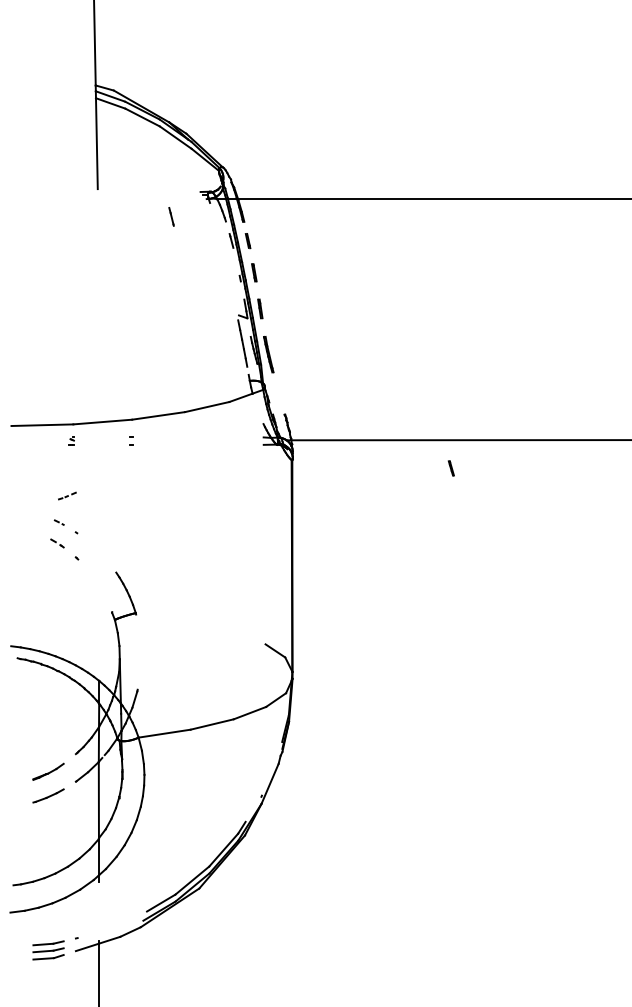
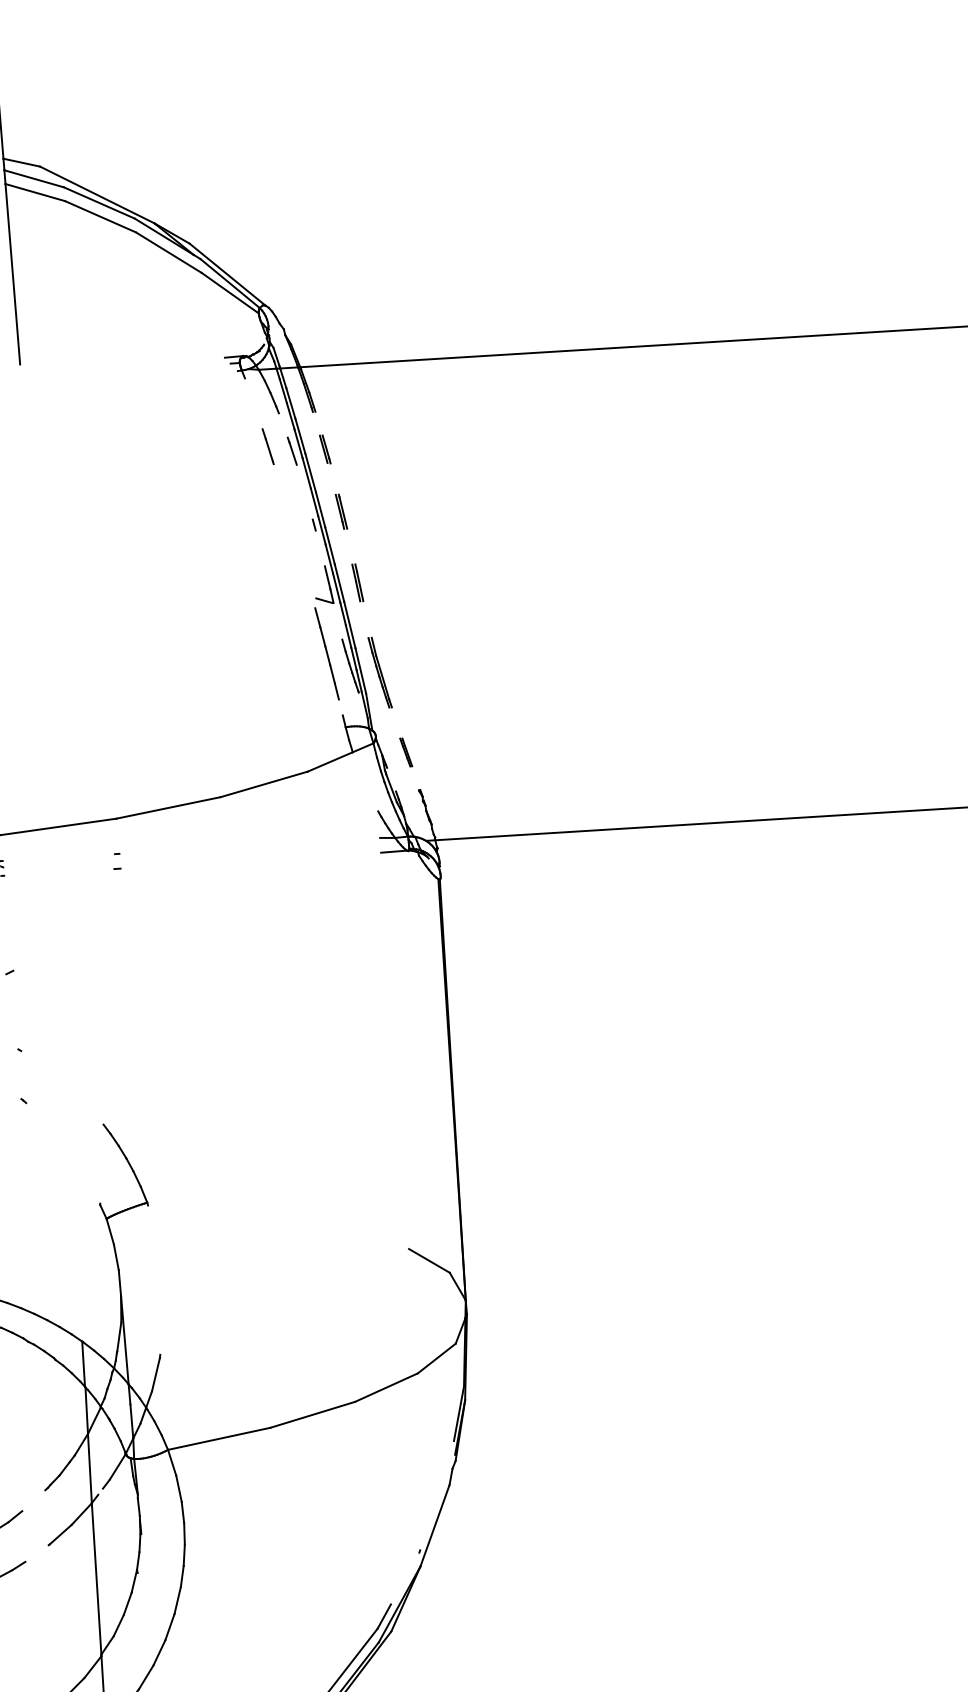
line: (171, 216) -> (267, 445), moved
line: (450, 468) -> (404, 752), moved

